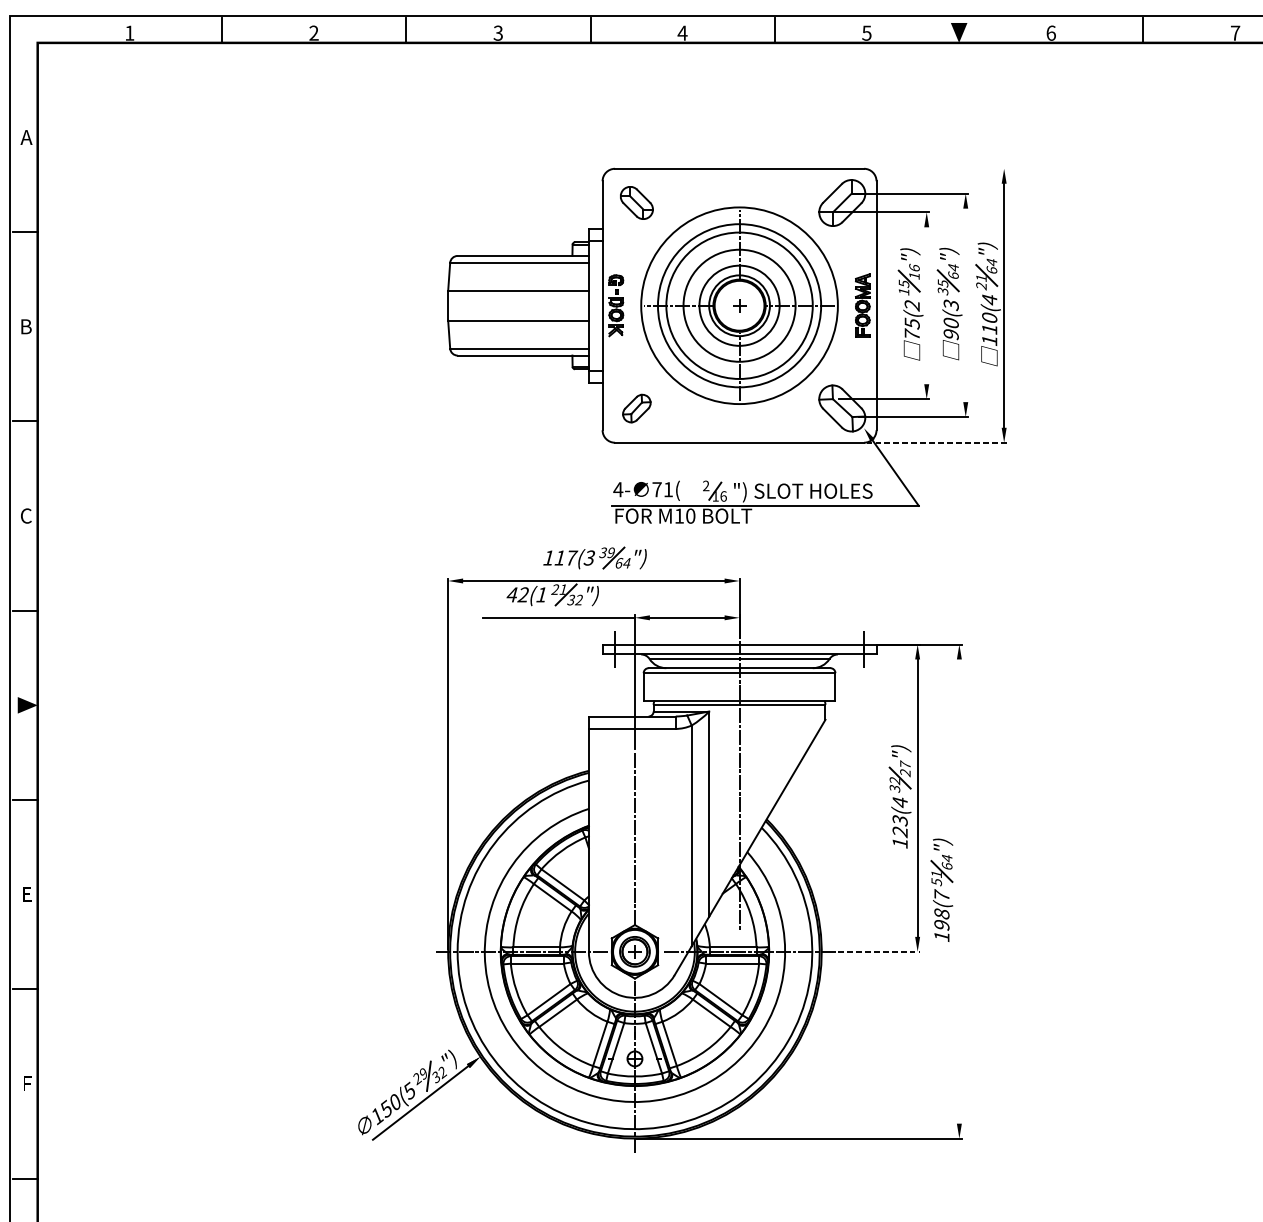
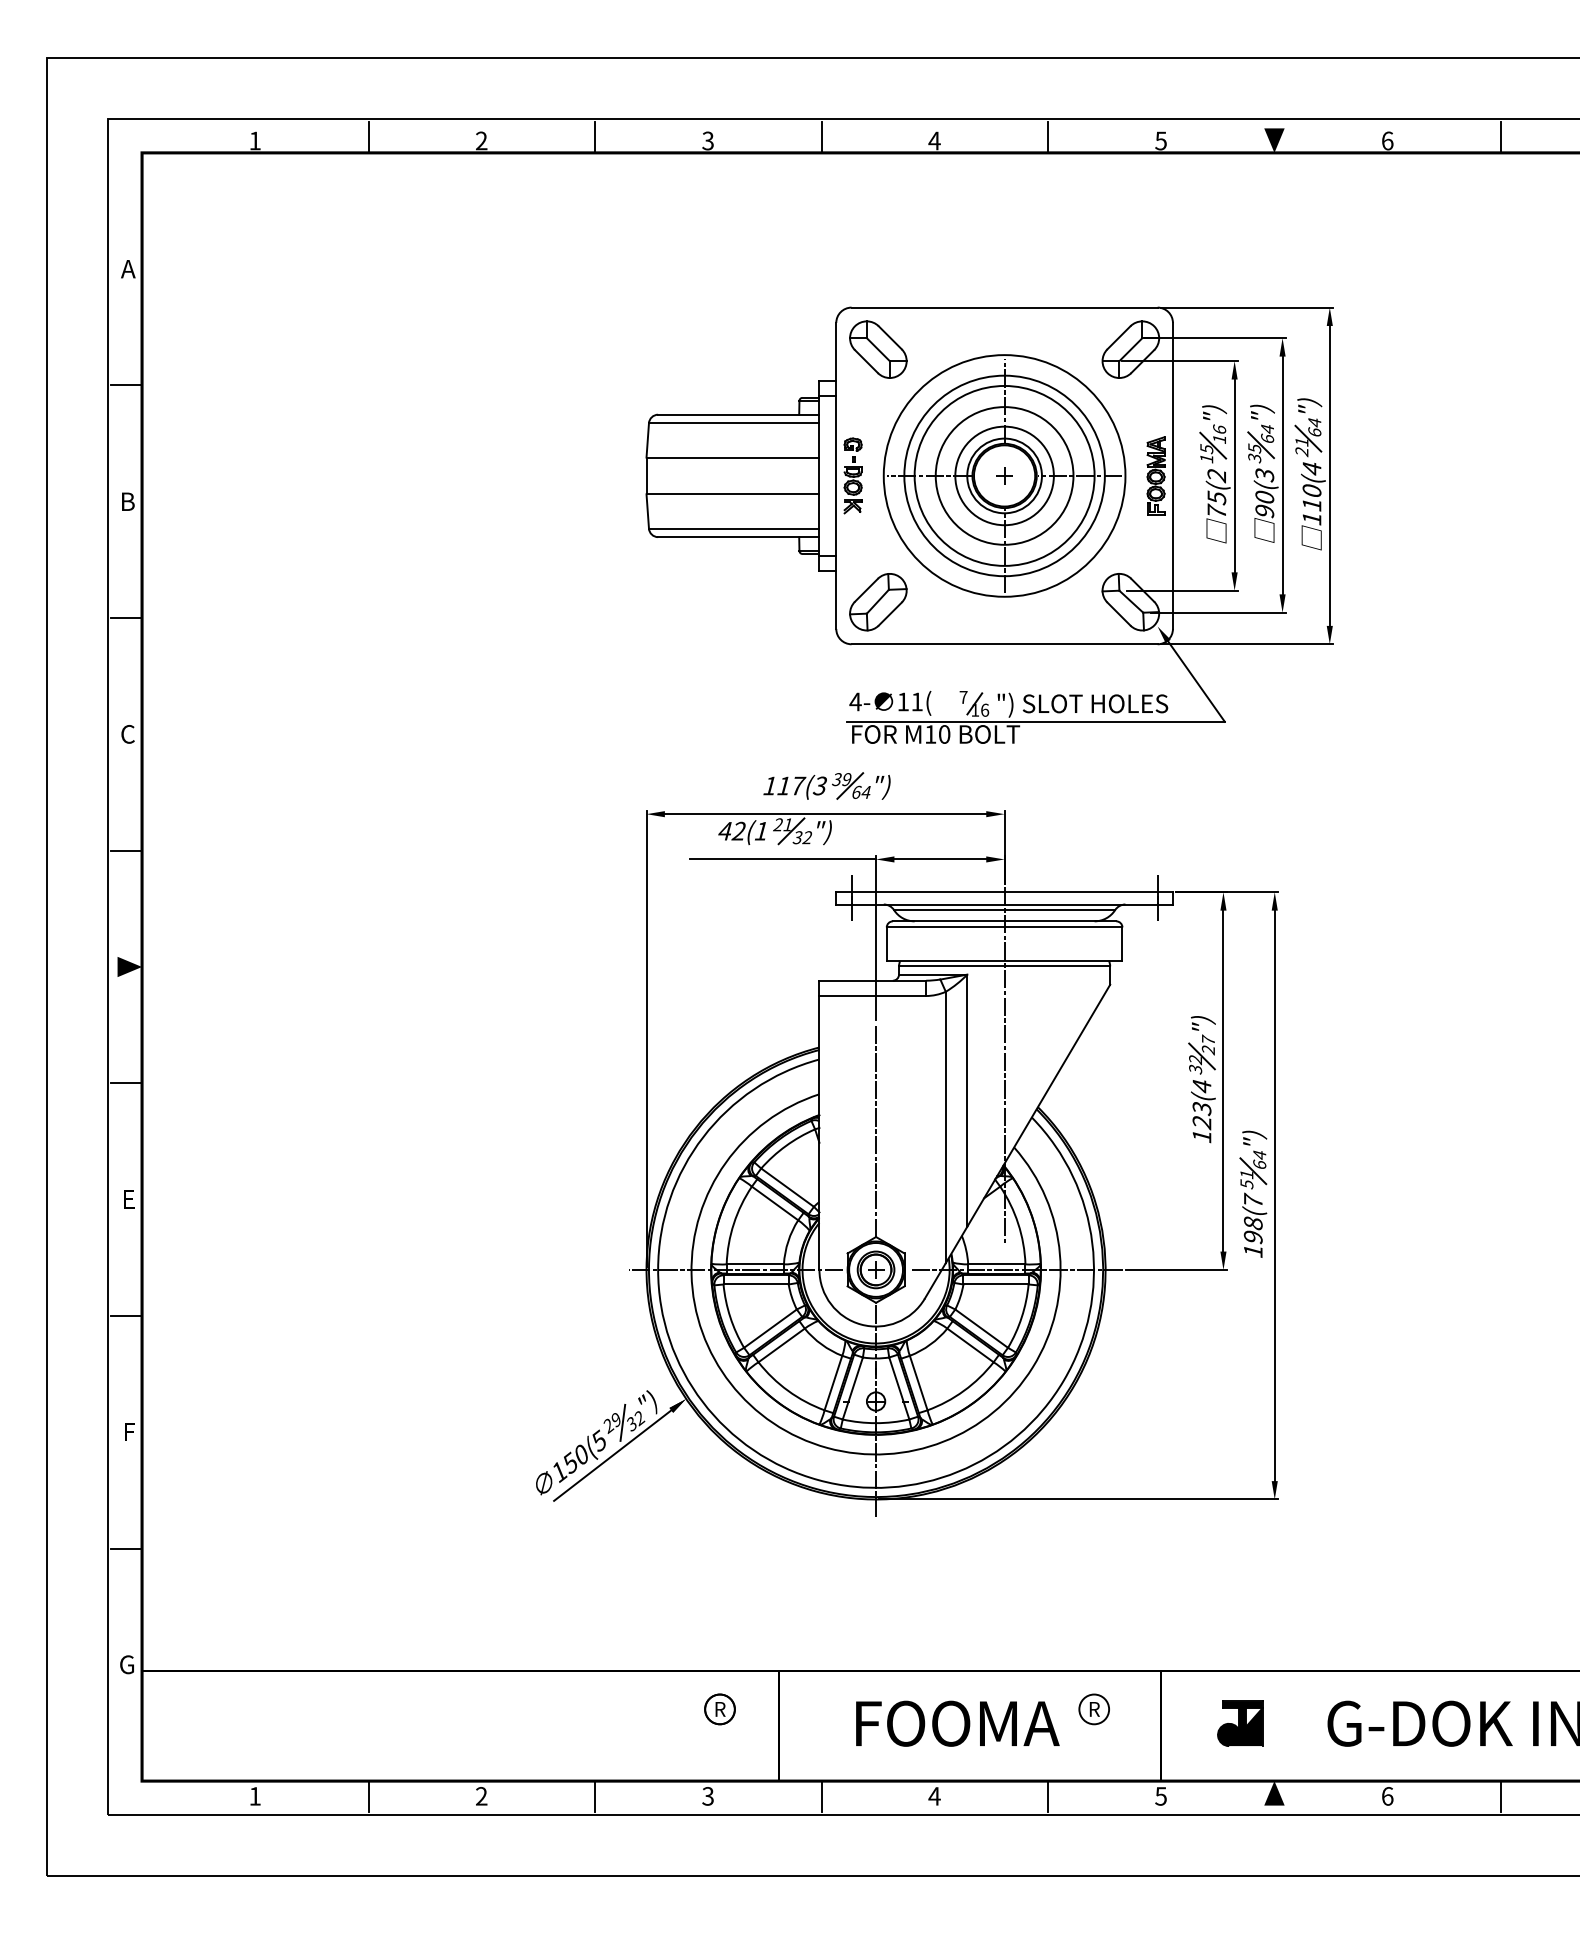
line: (936, 168) -> (1246, 307), added
part: (636, 202) -> (878, 349), size x1.43
line: (926, 305) -> (1234, 475), added
line: (965, 305) -> (1282, 475), added
part: (636, 408) -> (878, 602), size x1.67
line: (937, 442) -> (1247, 644), dashed -> solid
text: (706, 485) -> (963, 696), 2 -> 7
text: (657, 489) -> (903, 701), 71( -> 11(
line: (959, 891) -> (1274, 1195), added
line: (879, 951) -> (1176, 1269), dashed -> solid

